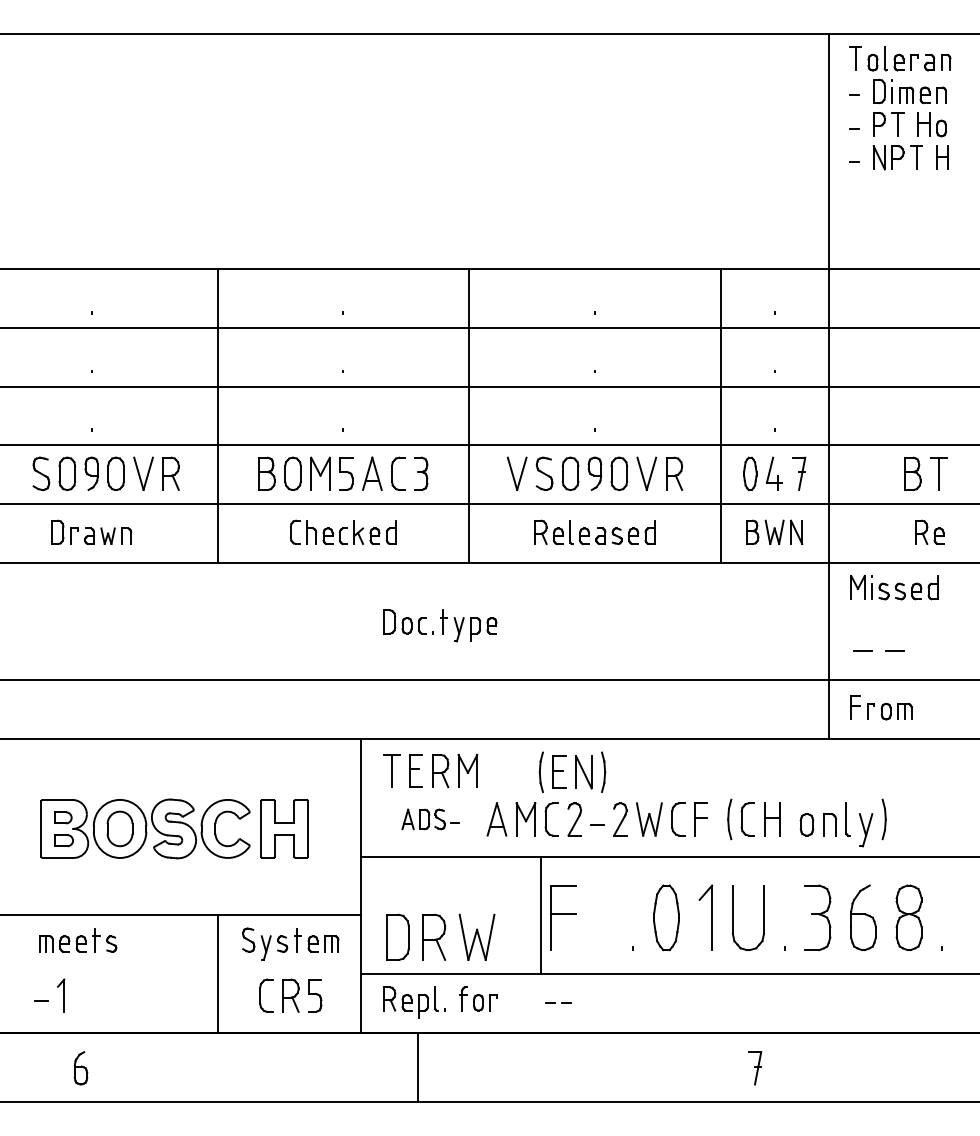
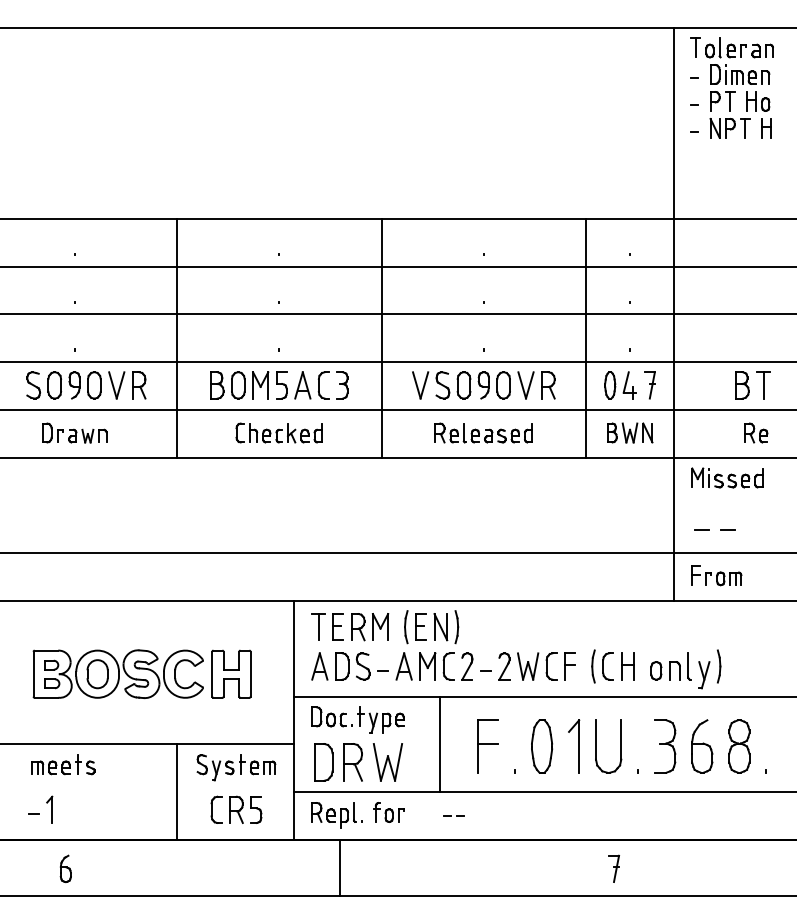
part: (439, 625) -> (357, 719), moved
part: (572, 772) -> (431, 627), moved
part: (429, 819) -> (349, 666), size x1.67
part: (562, 917) -> (487, 746), moved

